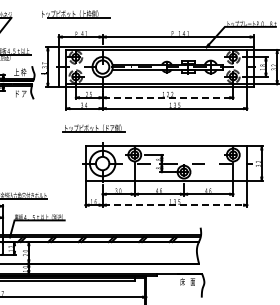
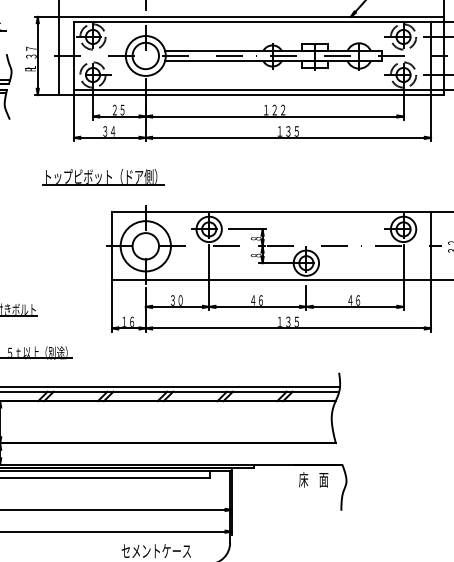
line: (168, 97) -> (275, 115), dashed -> solid
part: (93, 128) -> (102, 177), moved
line: (175, 205) -> (289, 329), dashed -> solid

